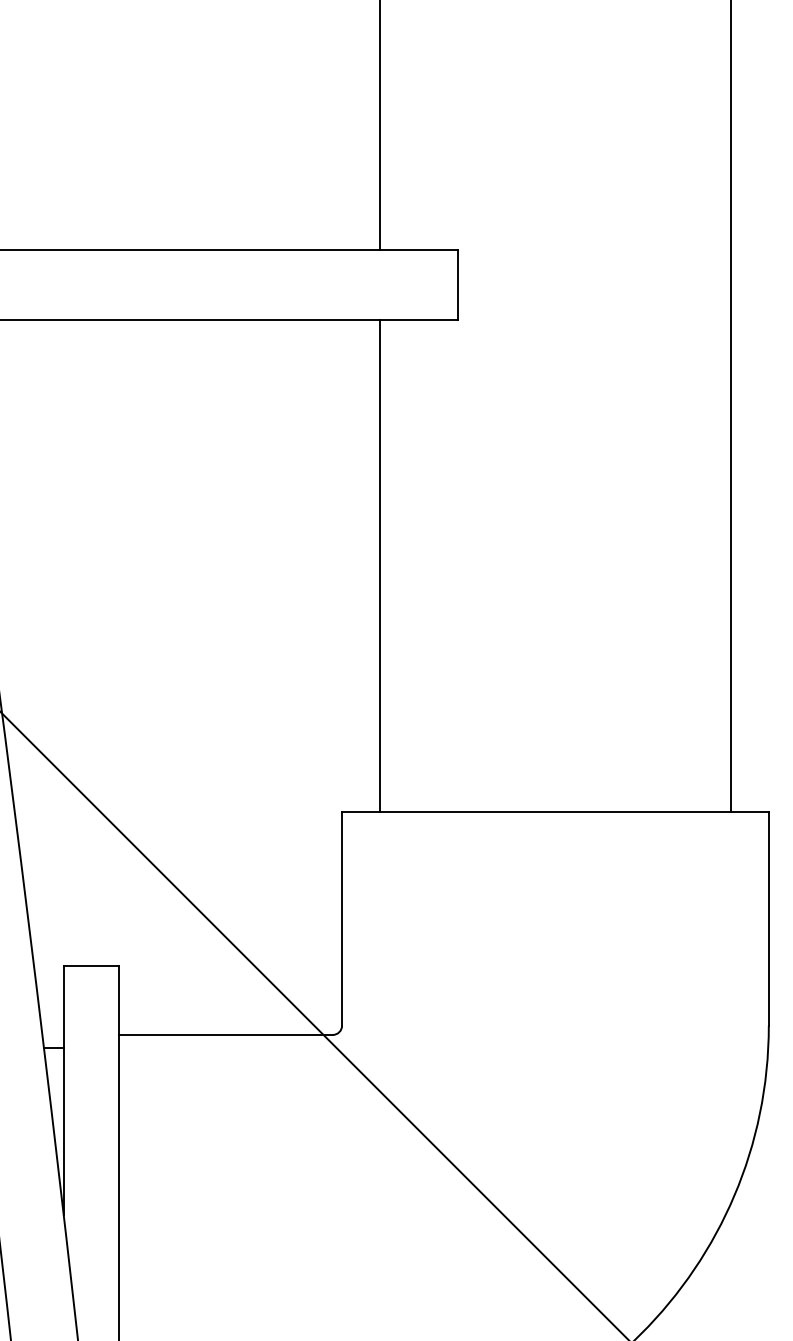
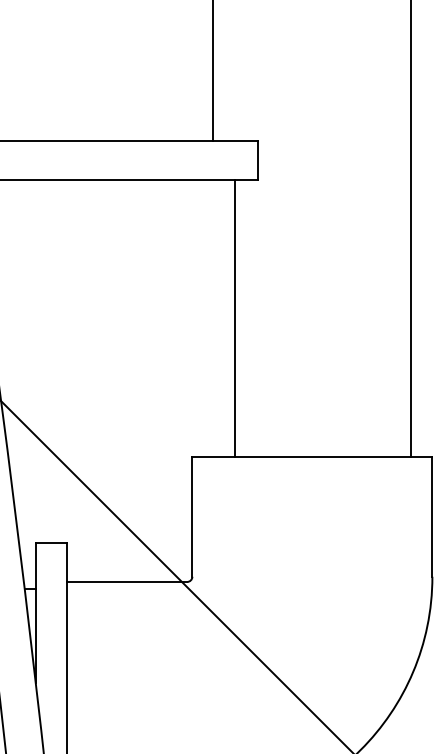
line: (379, 564) -> (235, 317), moved

